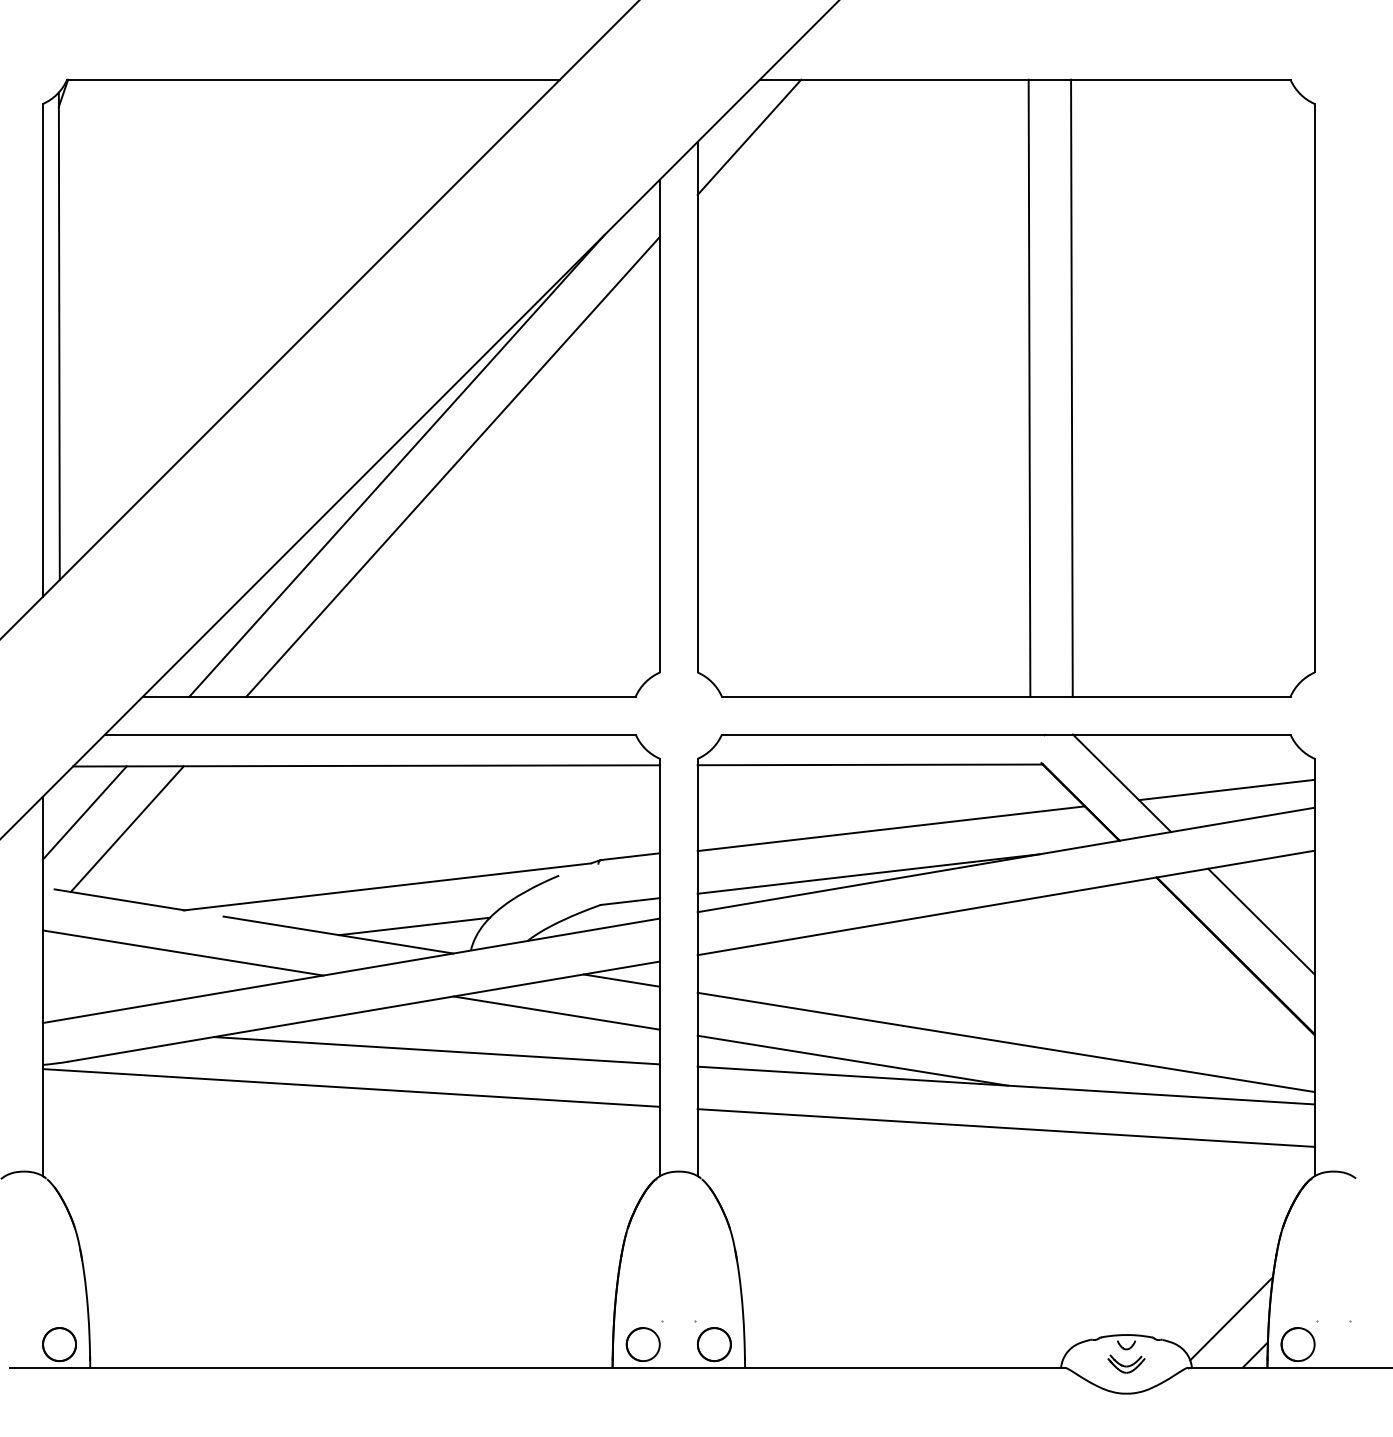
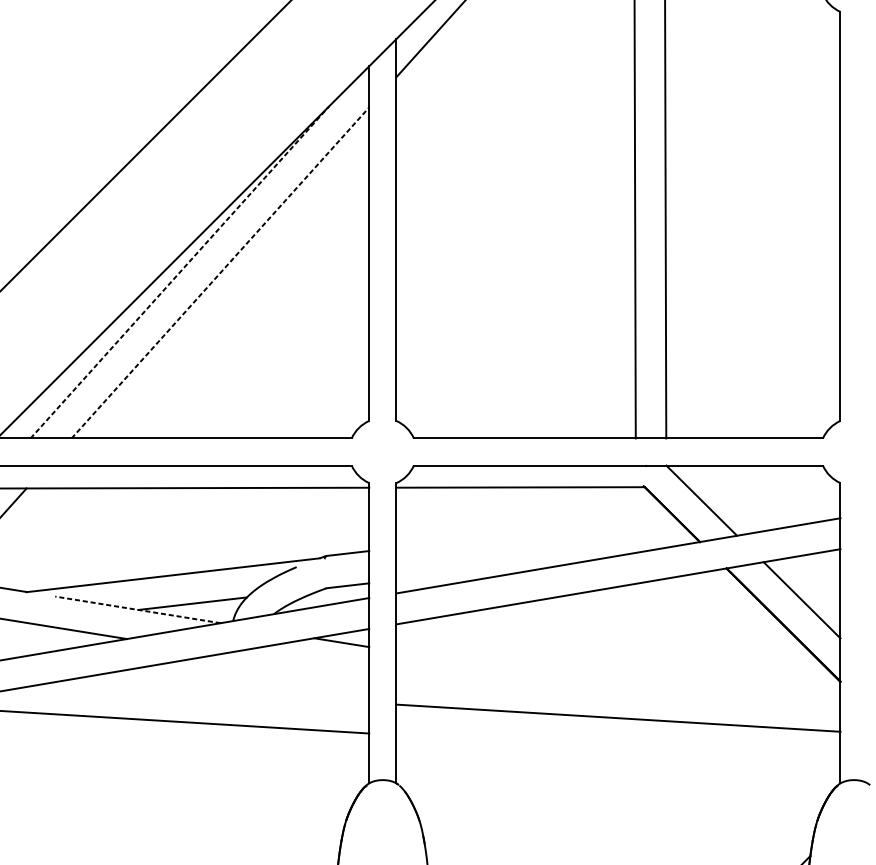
line: (397, 465) -> (180, 272), solid -> dashed
line: (453, 466) -> (220, 272), solid -> dashed
line: (1226, 789) -> (776, 505), removed
line: (890, 828) -> (535, 533), removed
line: (868, 873) -> (519, 565), removed
line: (338, 934) -> (137, 609), solid -> dashed
line: (556, 1012) -> (294, 665), removed
line: (1005, 1042) -> (617, 687), removed
line: (436, 1050) -> (208, 692), removed
line: (852, 1060) -> (507, 700), removed
line: (1005, 1127) -> (617, 748), removed

